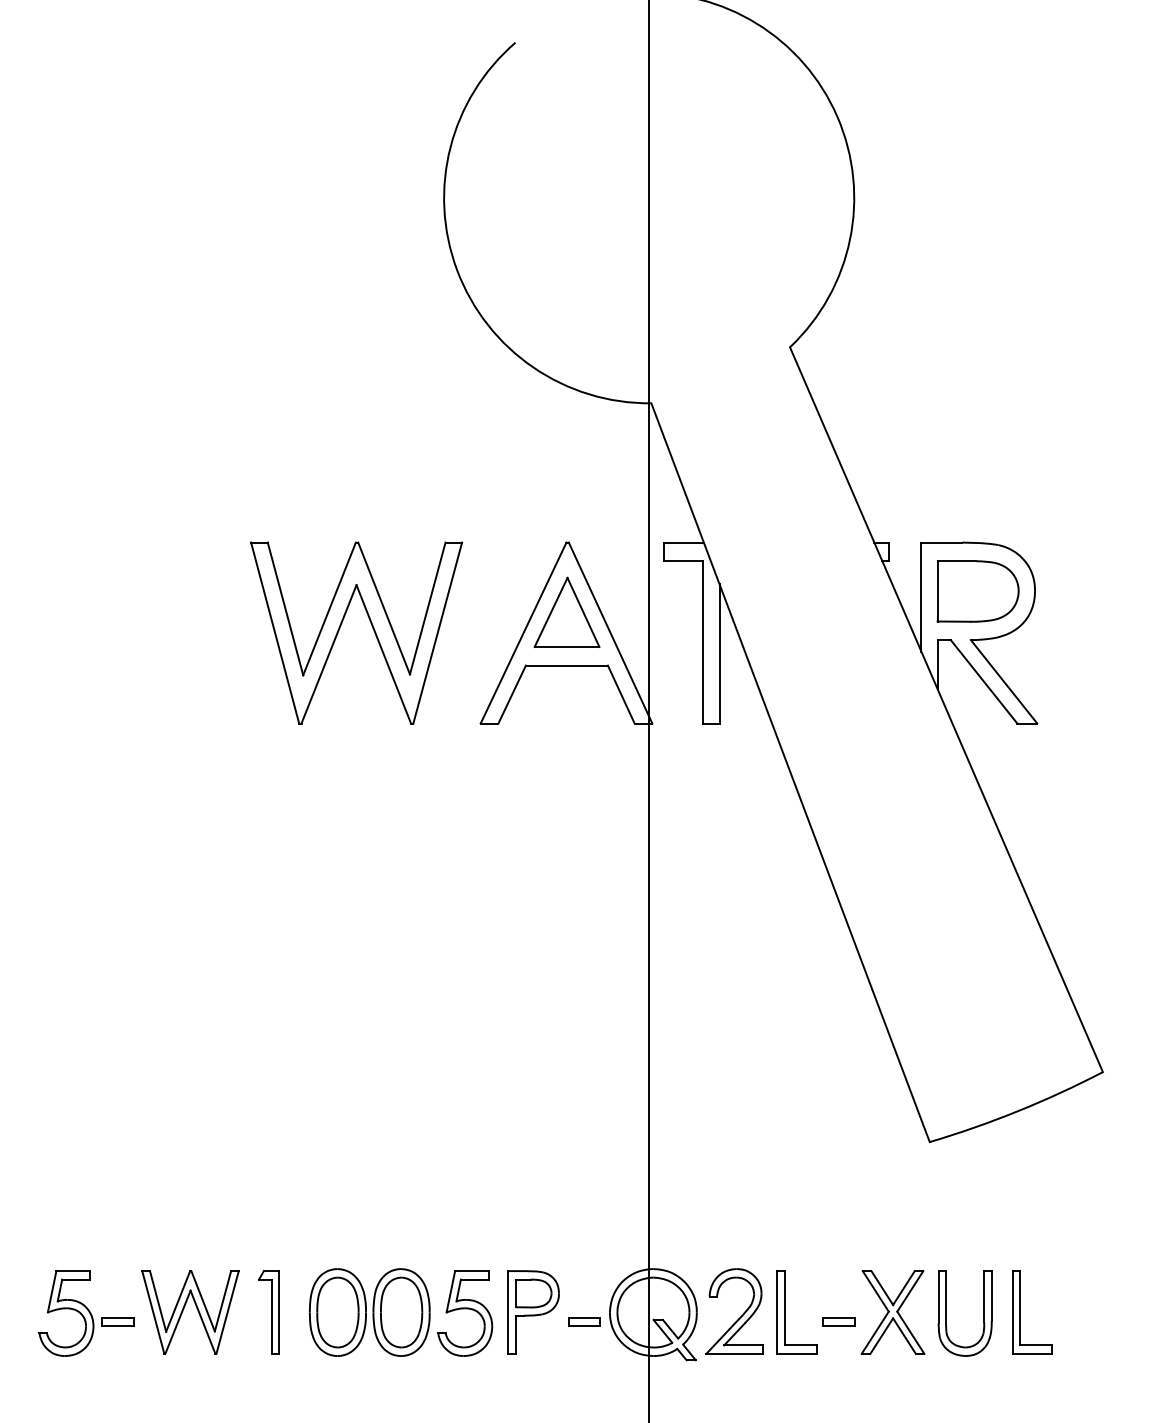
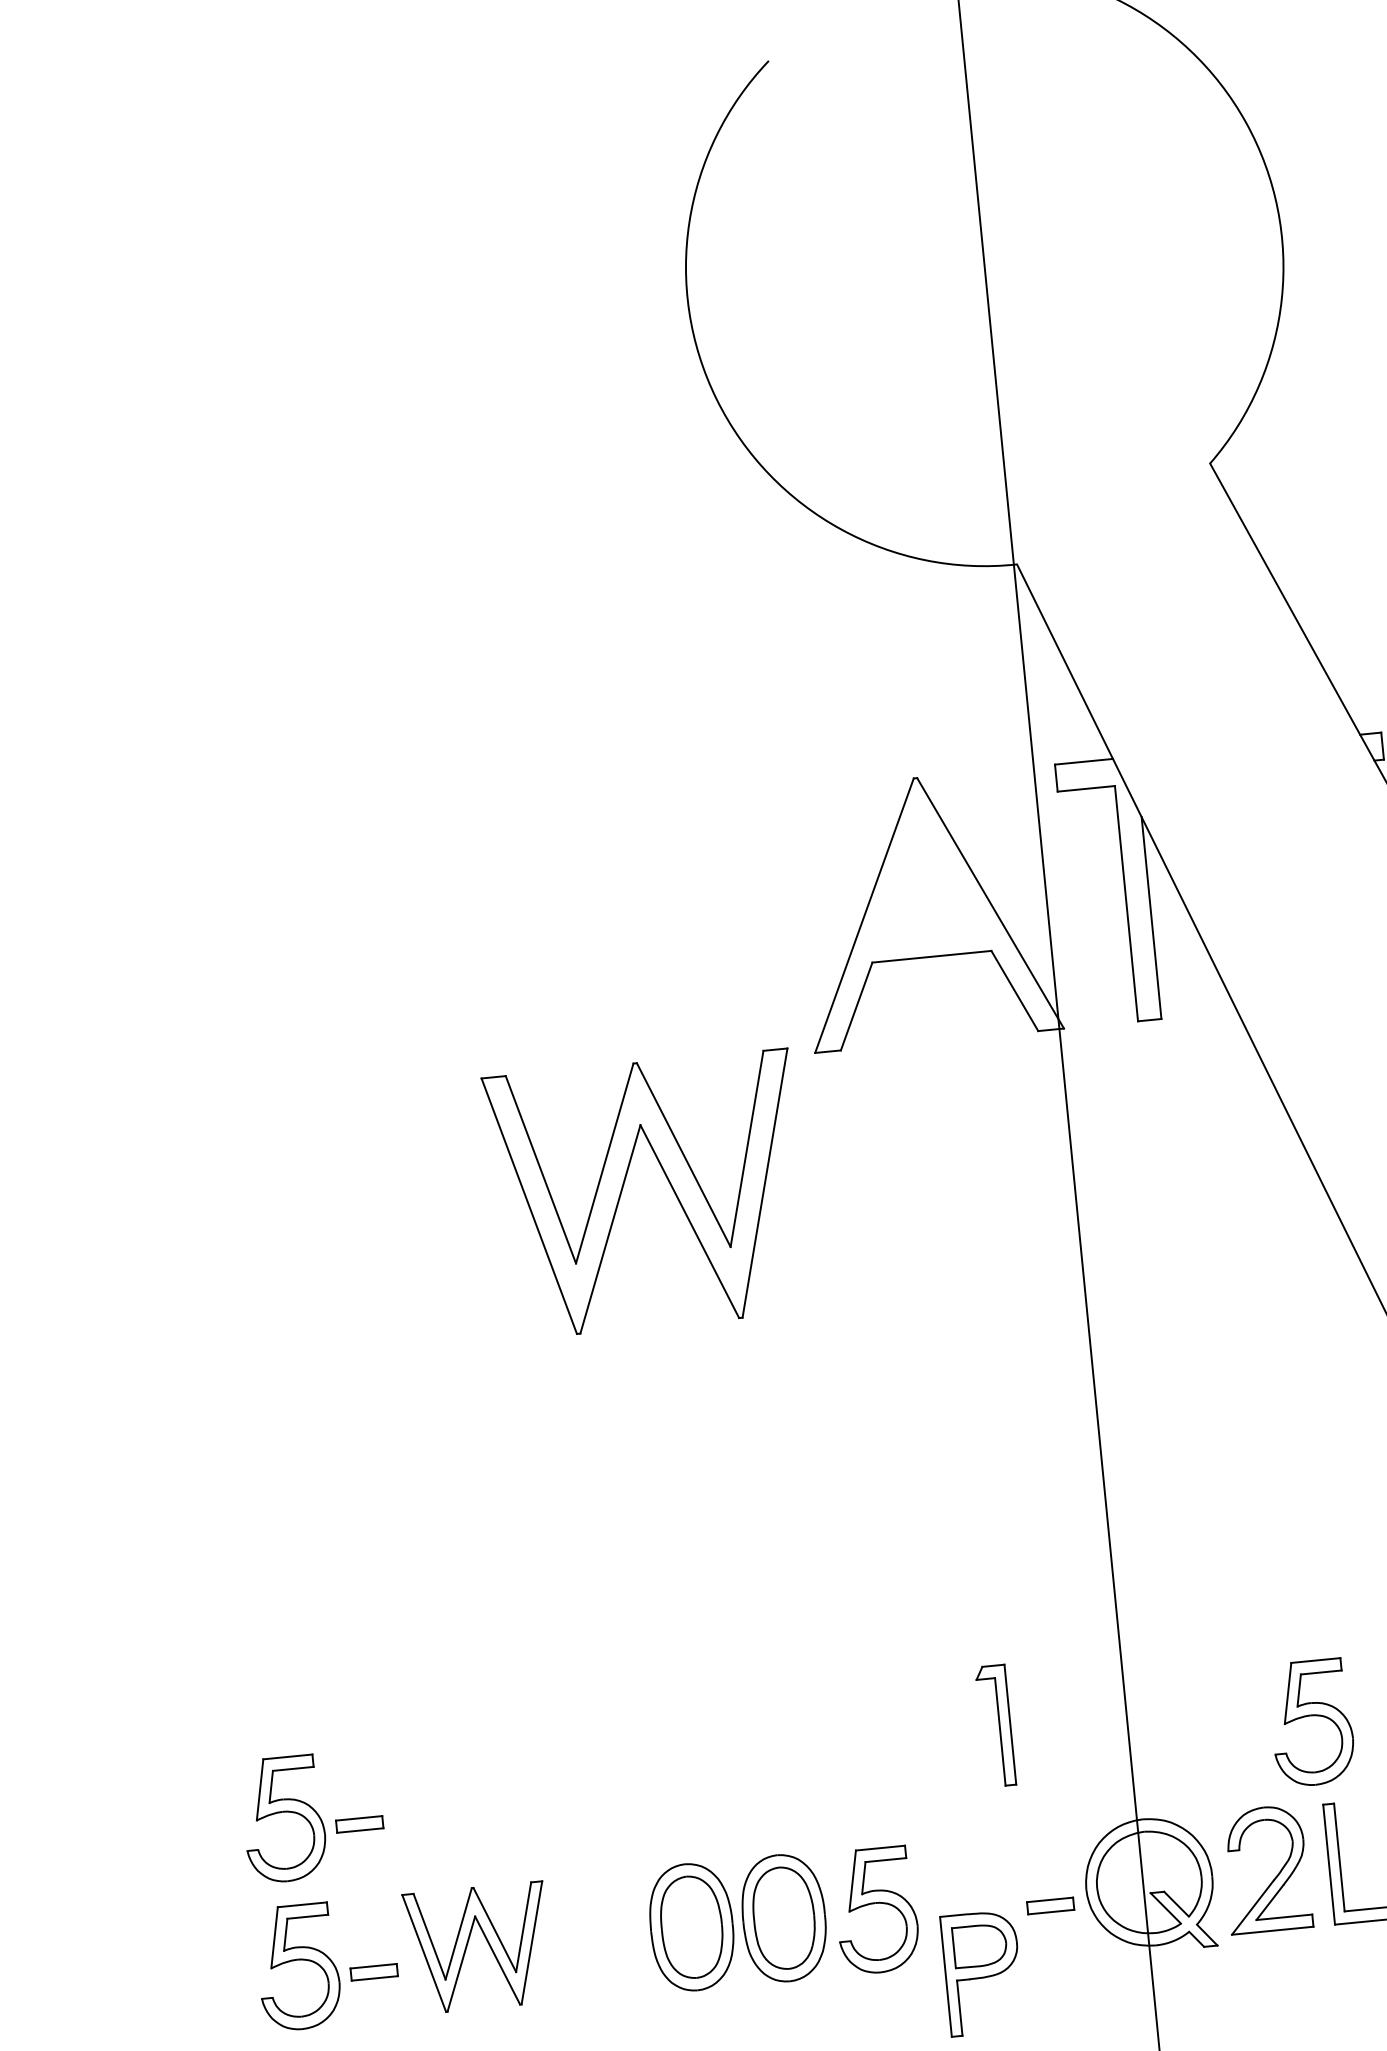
part: (566, 611) -> (923, 878), removed
part: (341, 626) -> (624, 1187), moved
part: (86, 1211) -> (312, 1816), added
part: (775, 1214) -> (1312, 1722), added
part: (268, 1312) -> (995, 1726), moved
part: (533, 1312) -> (982, 1973), moved

